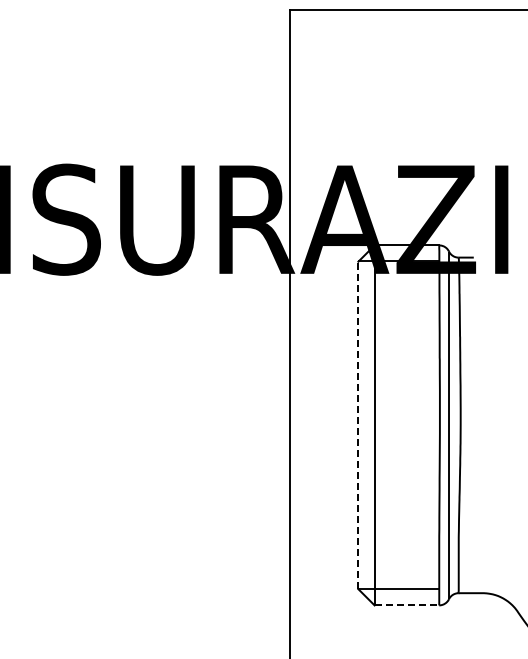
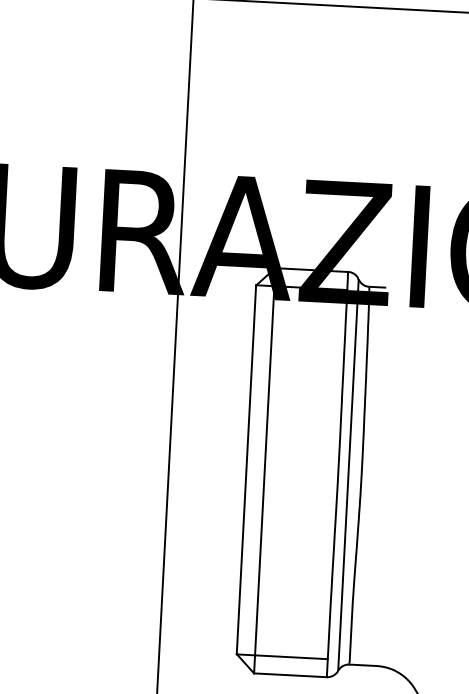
line: (358, 425) -> (246, 469), dashed -> solid
line: (407, 605) -> (291, 675), dashed -> solid

